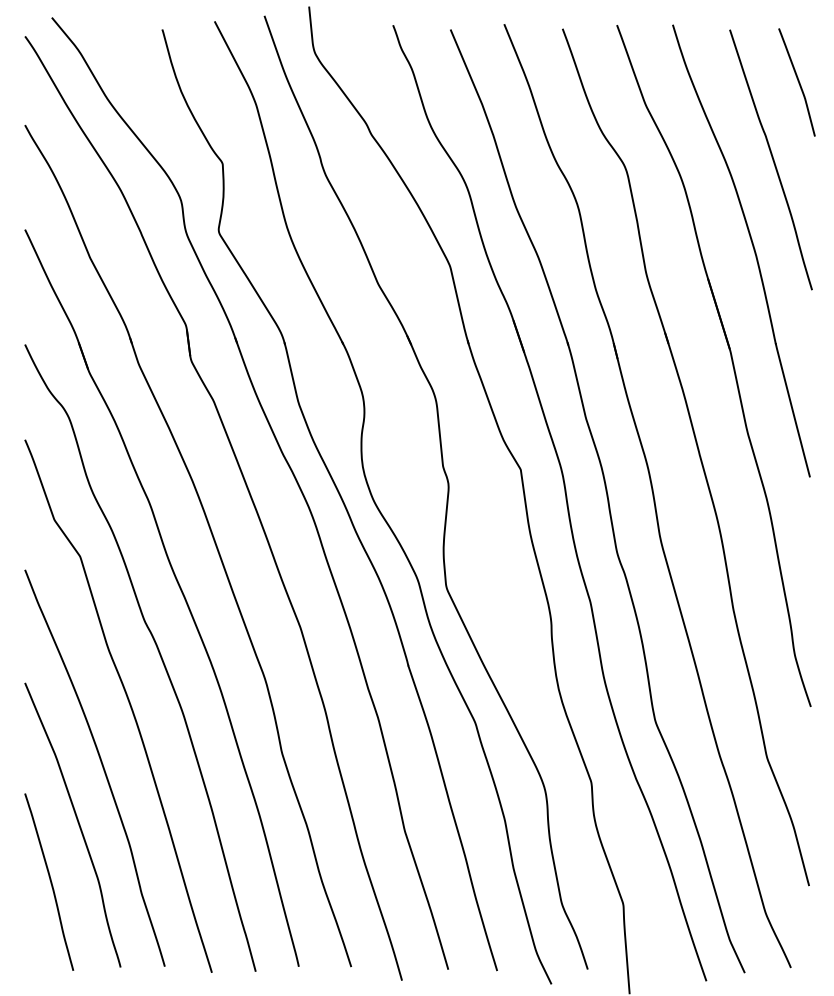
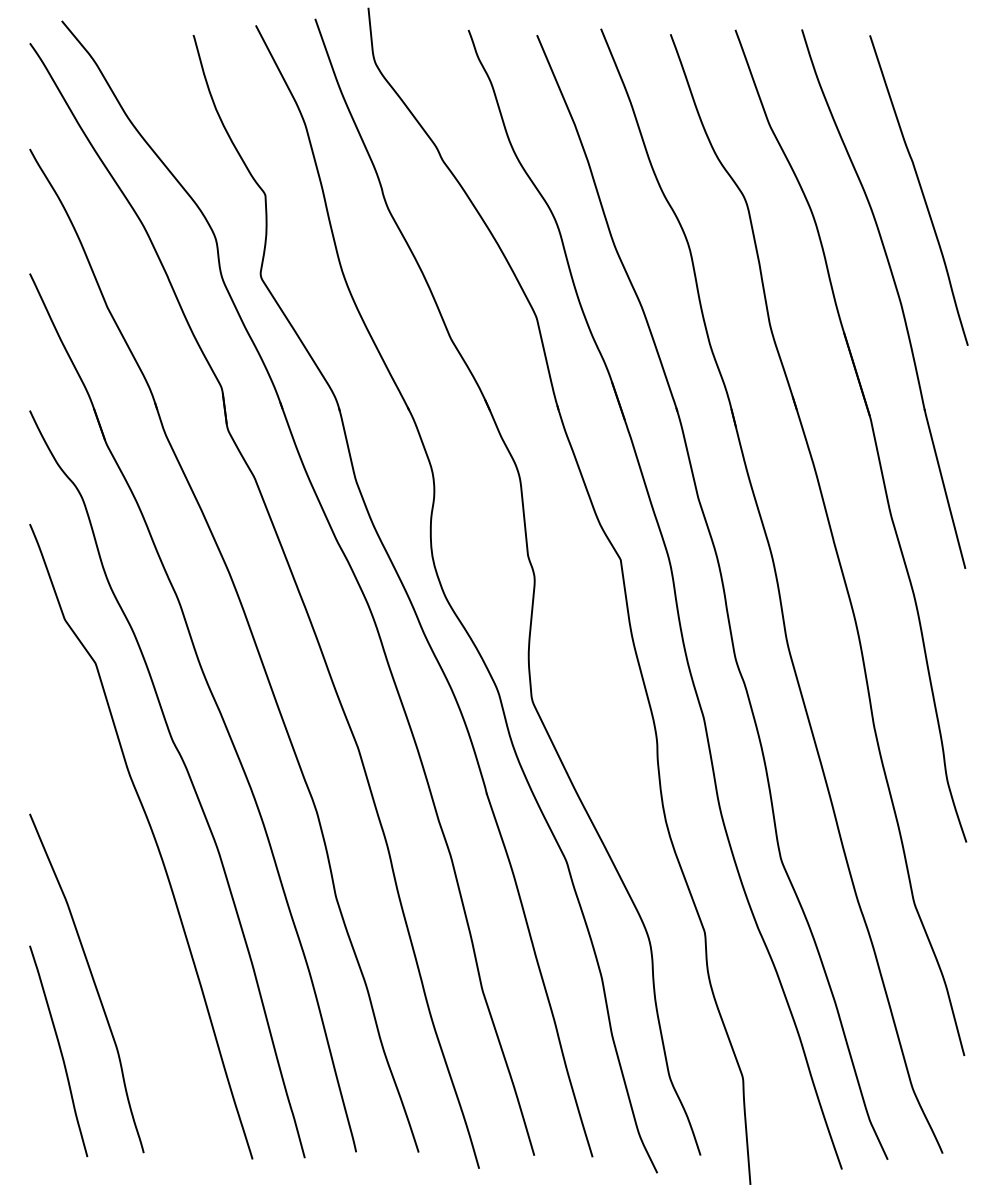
curve: (797, 81) -> (950, 97), removed
curve: (101, 765) -> (120, 912), removed

